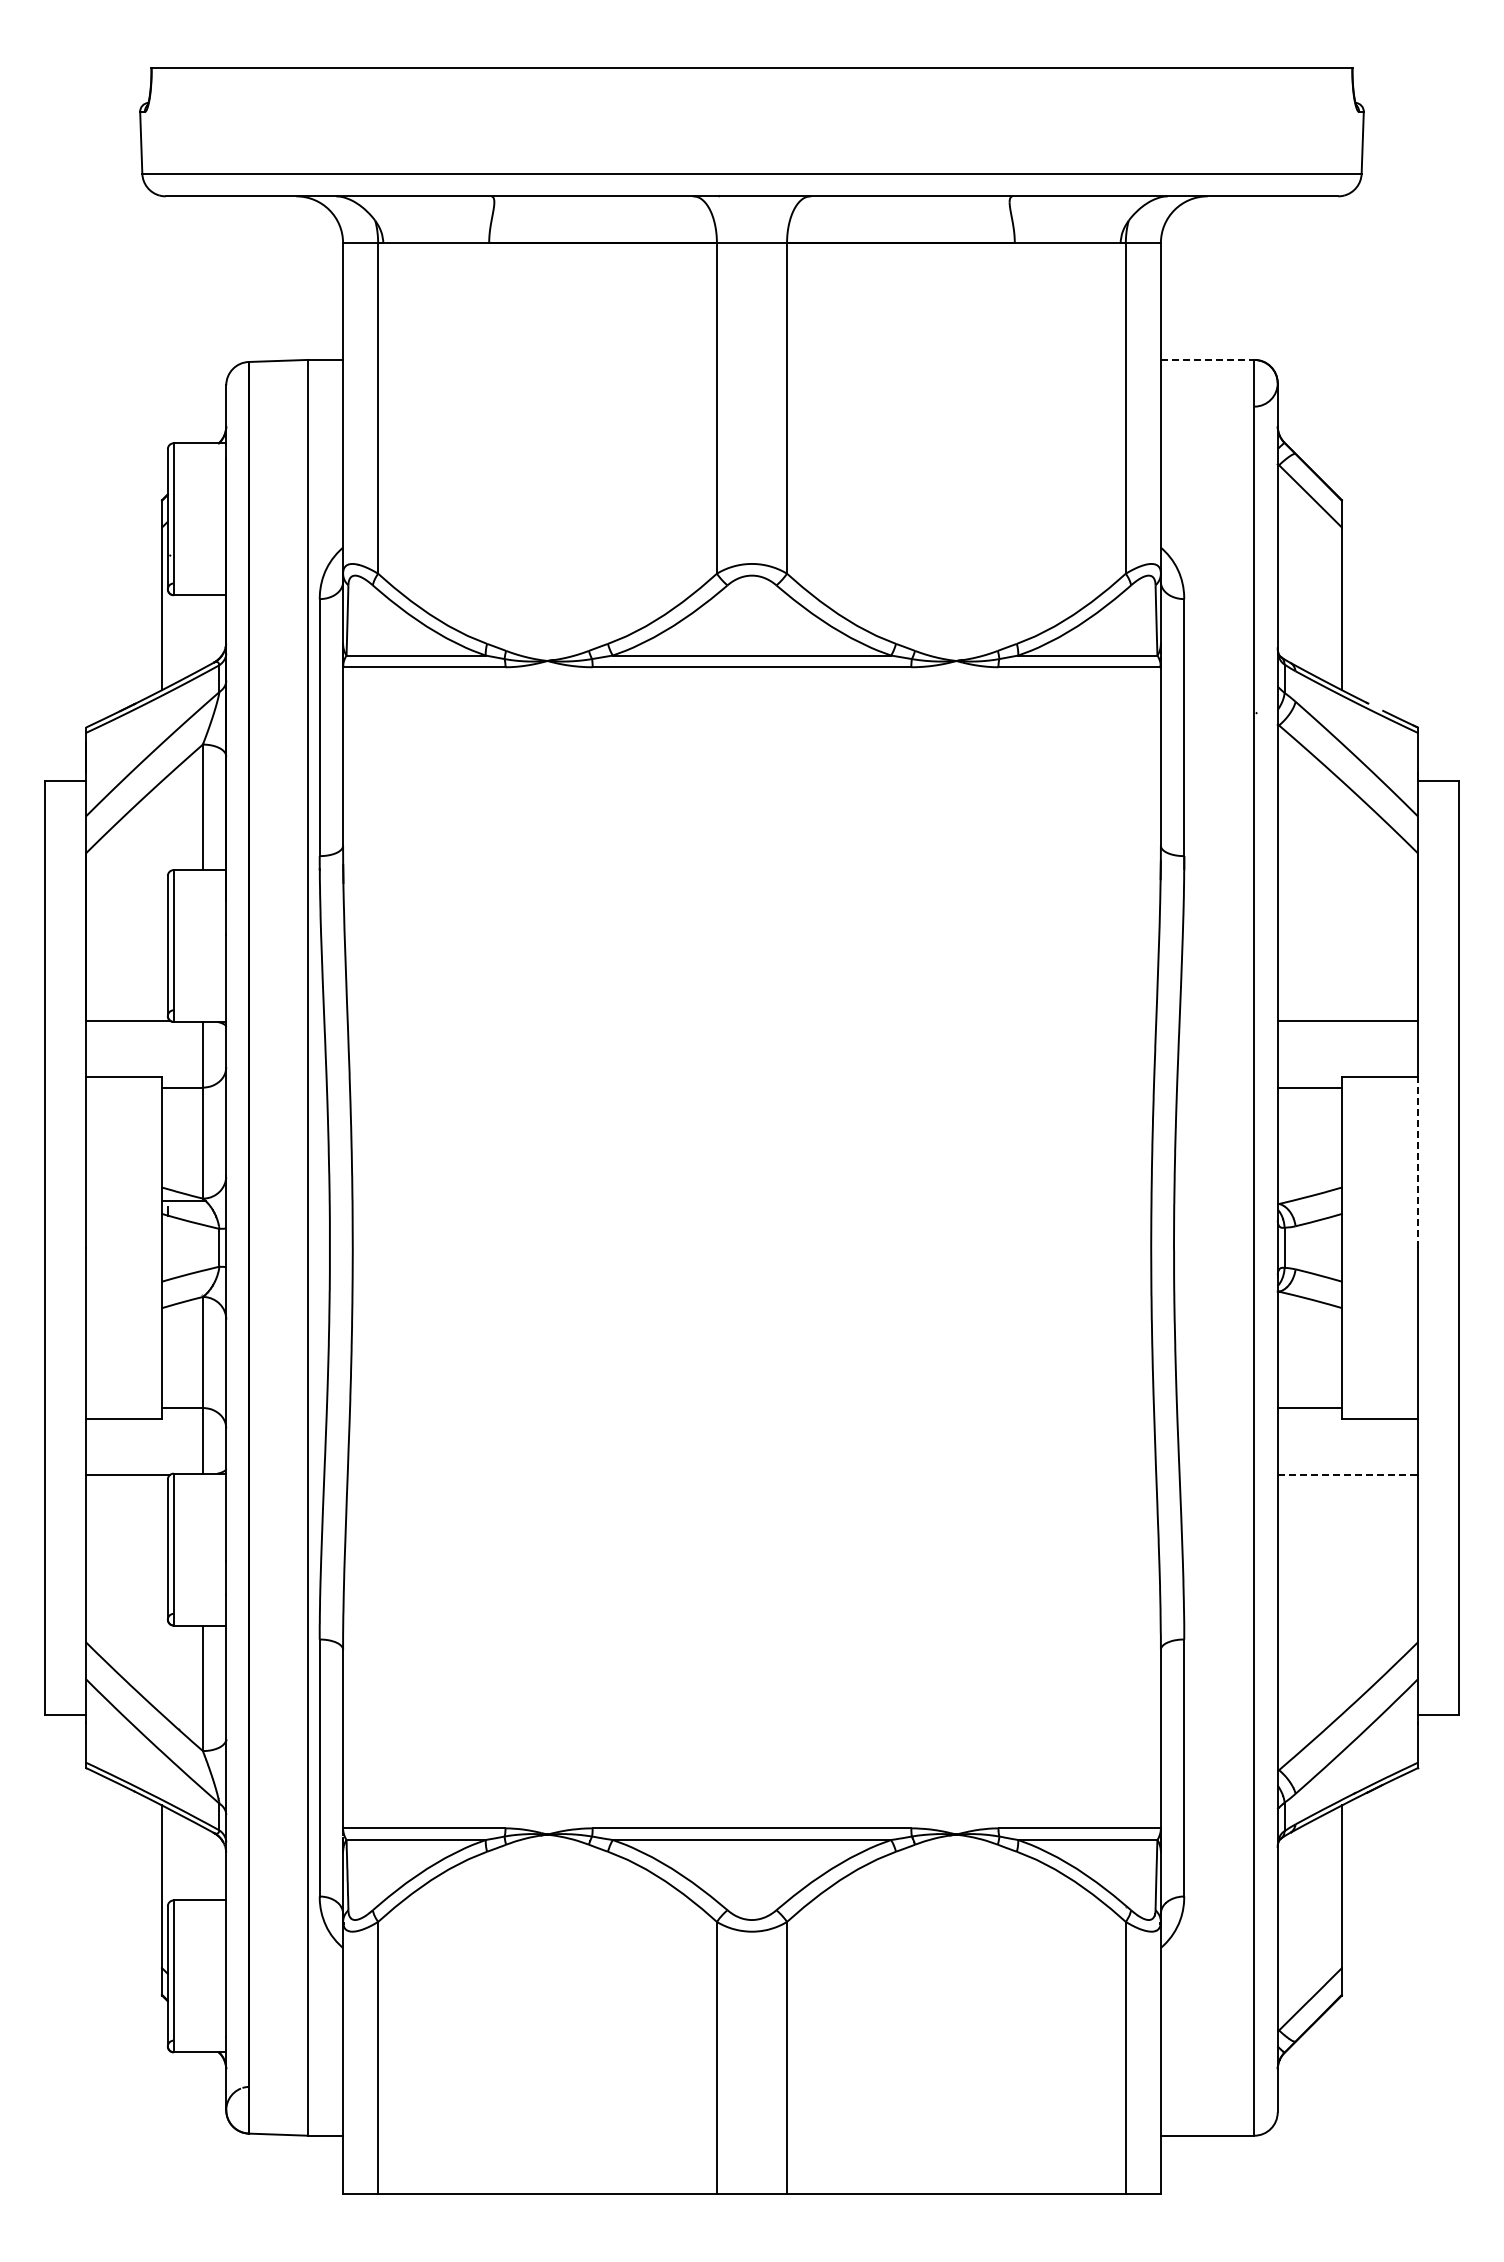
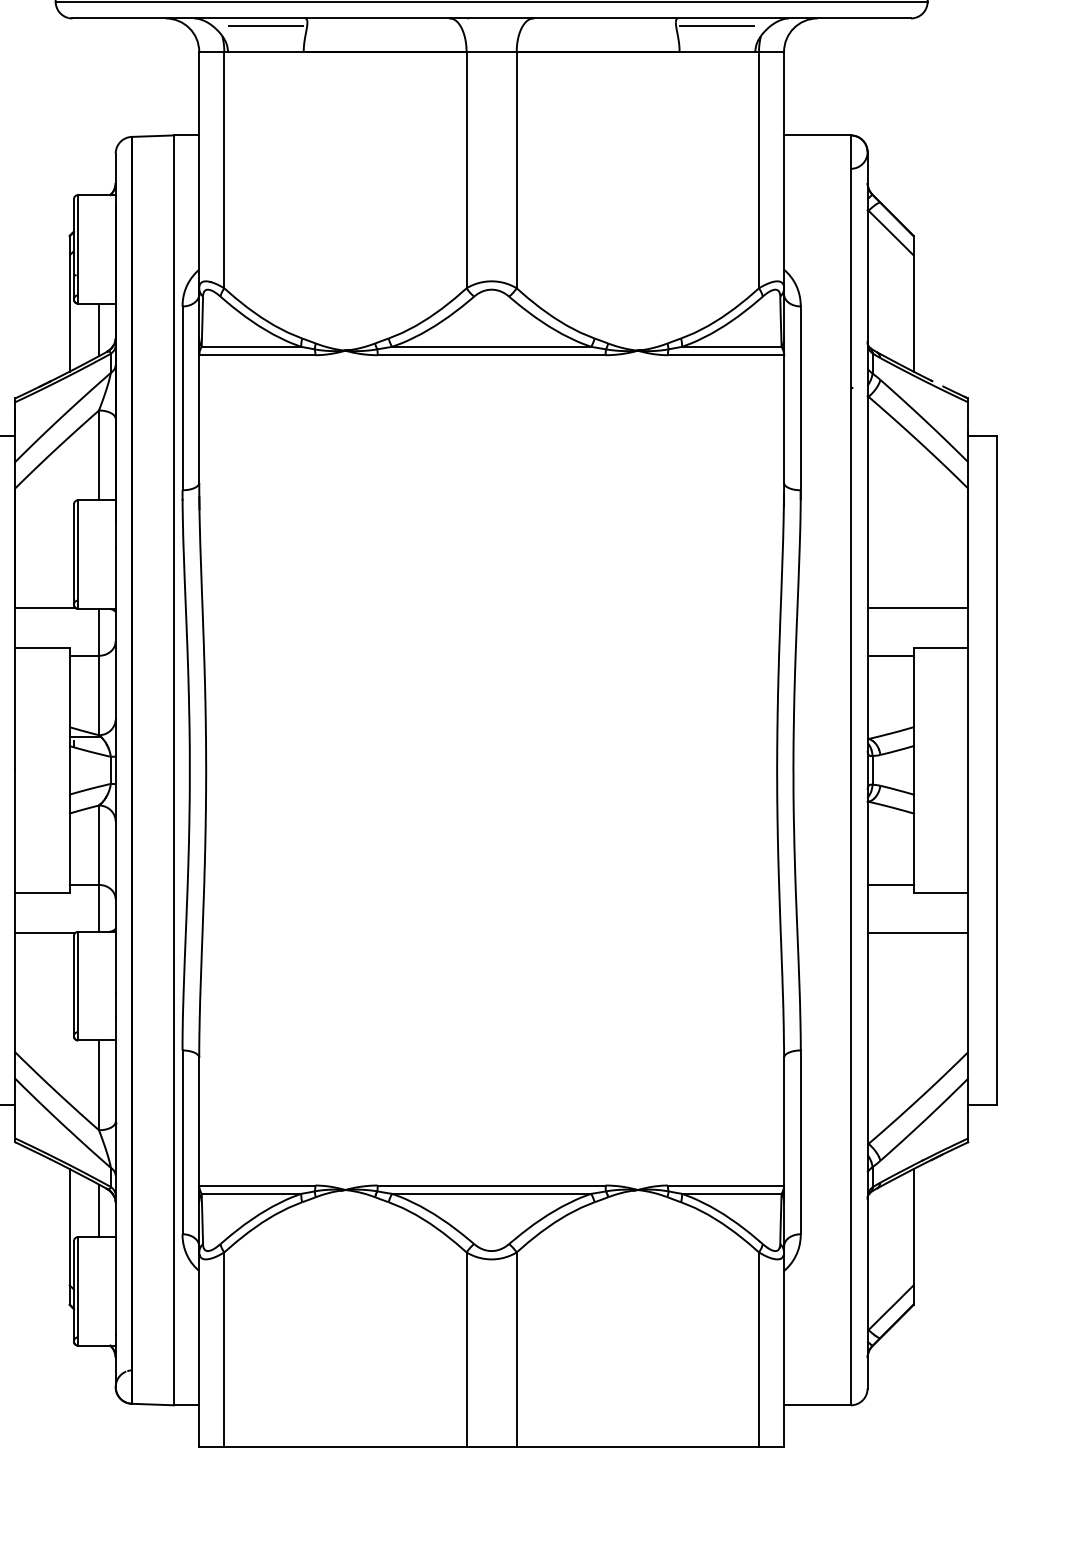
line: (436, 207) -> (266, 26), added
line: (1066, 207) -> (716, 26), added
line: (1207, 359) -> (817, 135), dashed -> solid
line: (202, 631) -> (98, 329), added
line: (1417, 1162) -> (967, 709), dashed -> solid
line: (1348, 1475) -> (918, 933), dashed -> solid
line: (202, 1863) -> (98, 1210), added

